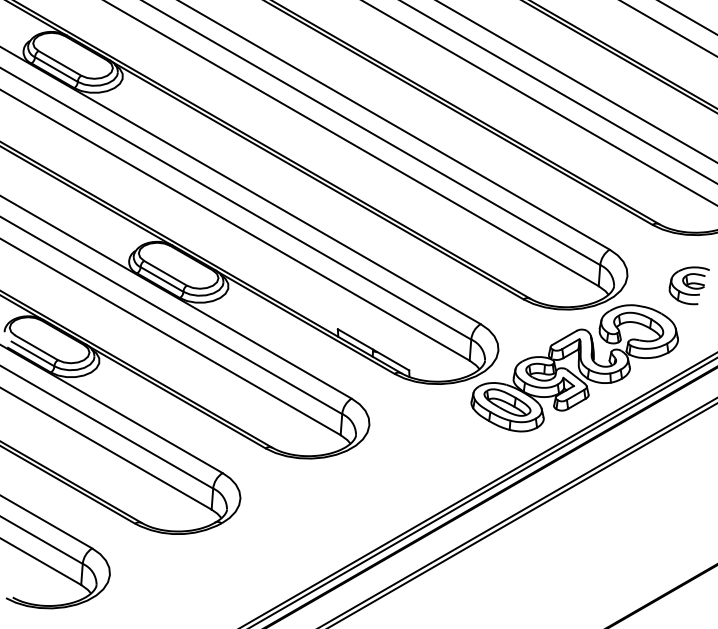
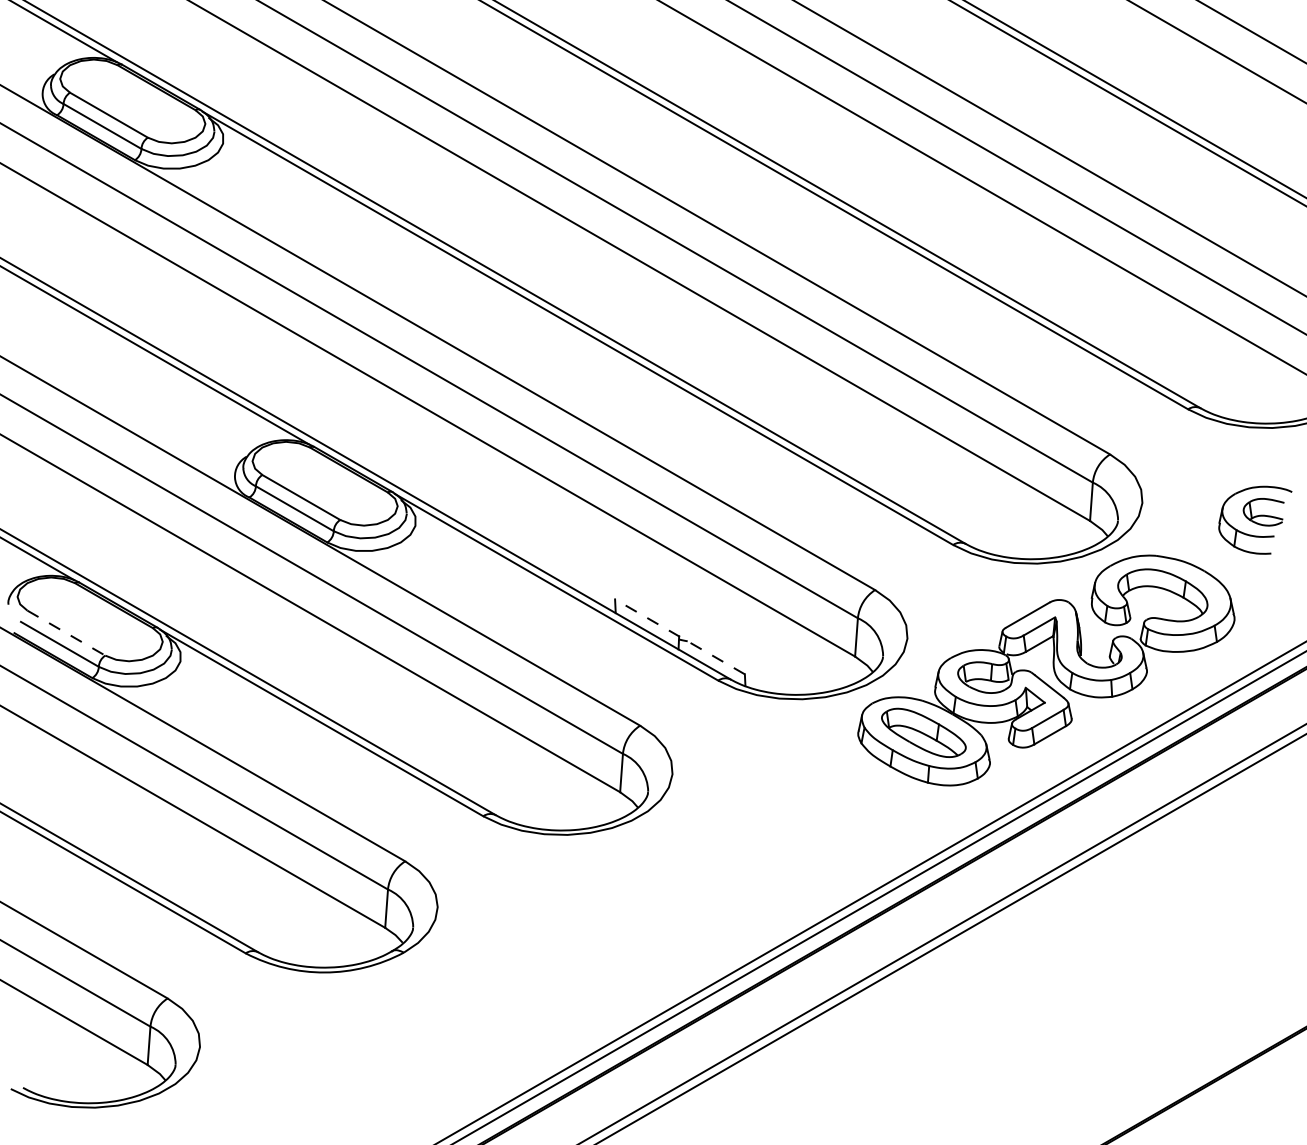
line: (36, 347) -> (66, 632), solid -> dashed
line: (373, 349) -> (679, 636), solid -> dashed

